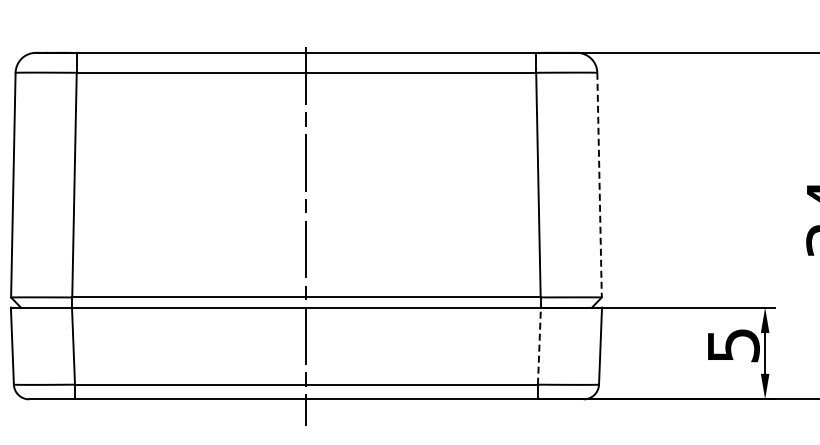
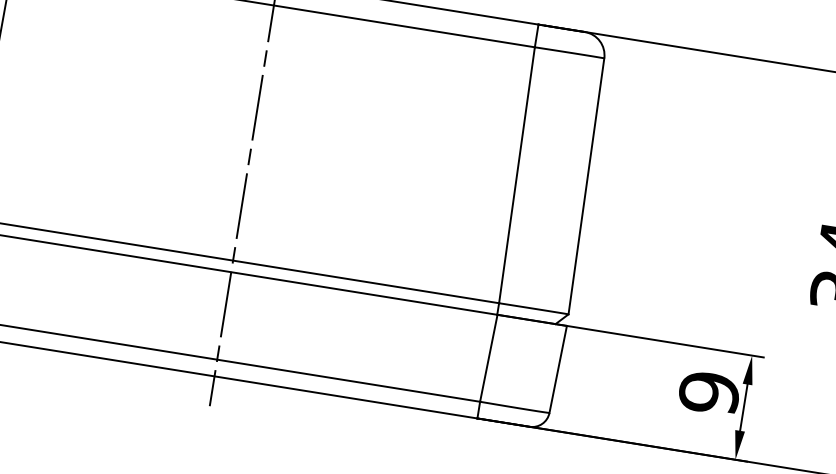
line: (599, 185) -> (586, 186), dashed -> solid
text: (733, 345) -> (709, 392), 5 -> 9
line: (539, 346) -> (488, 358), dashed -> solid

